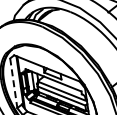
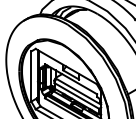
line: (14, 84) -> (31, 77), dashed -> solid

